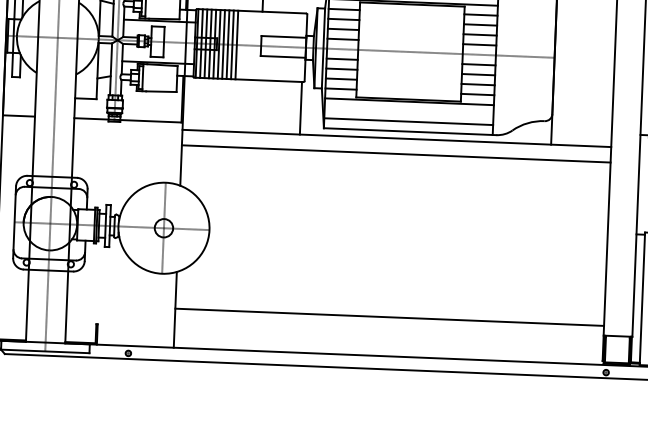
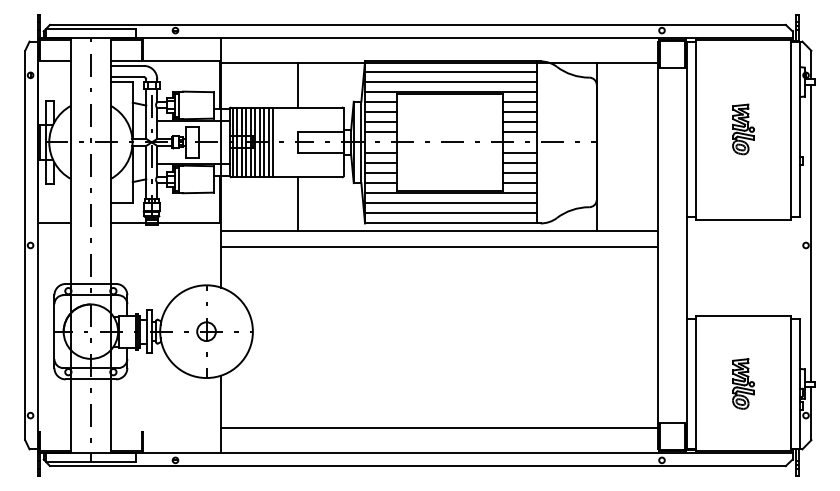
line: (300, 107) -> (297, 203), moved
line: (408, 112) -> (450, 203), added
line: (389, 316) -> (439, 427), moved

